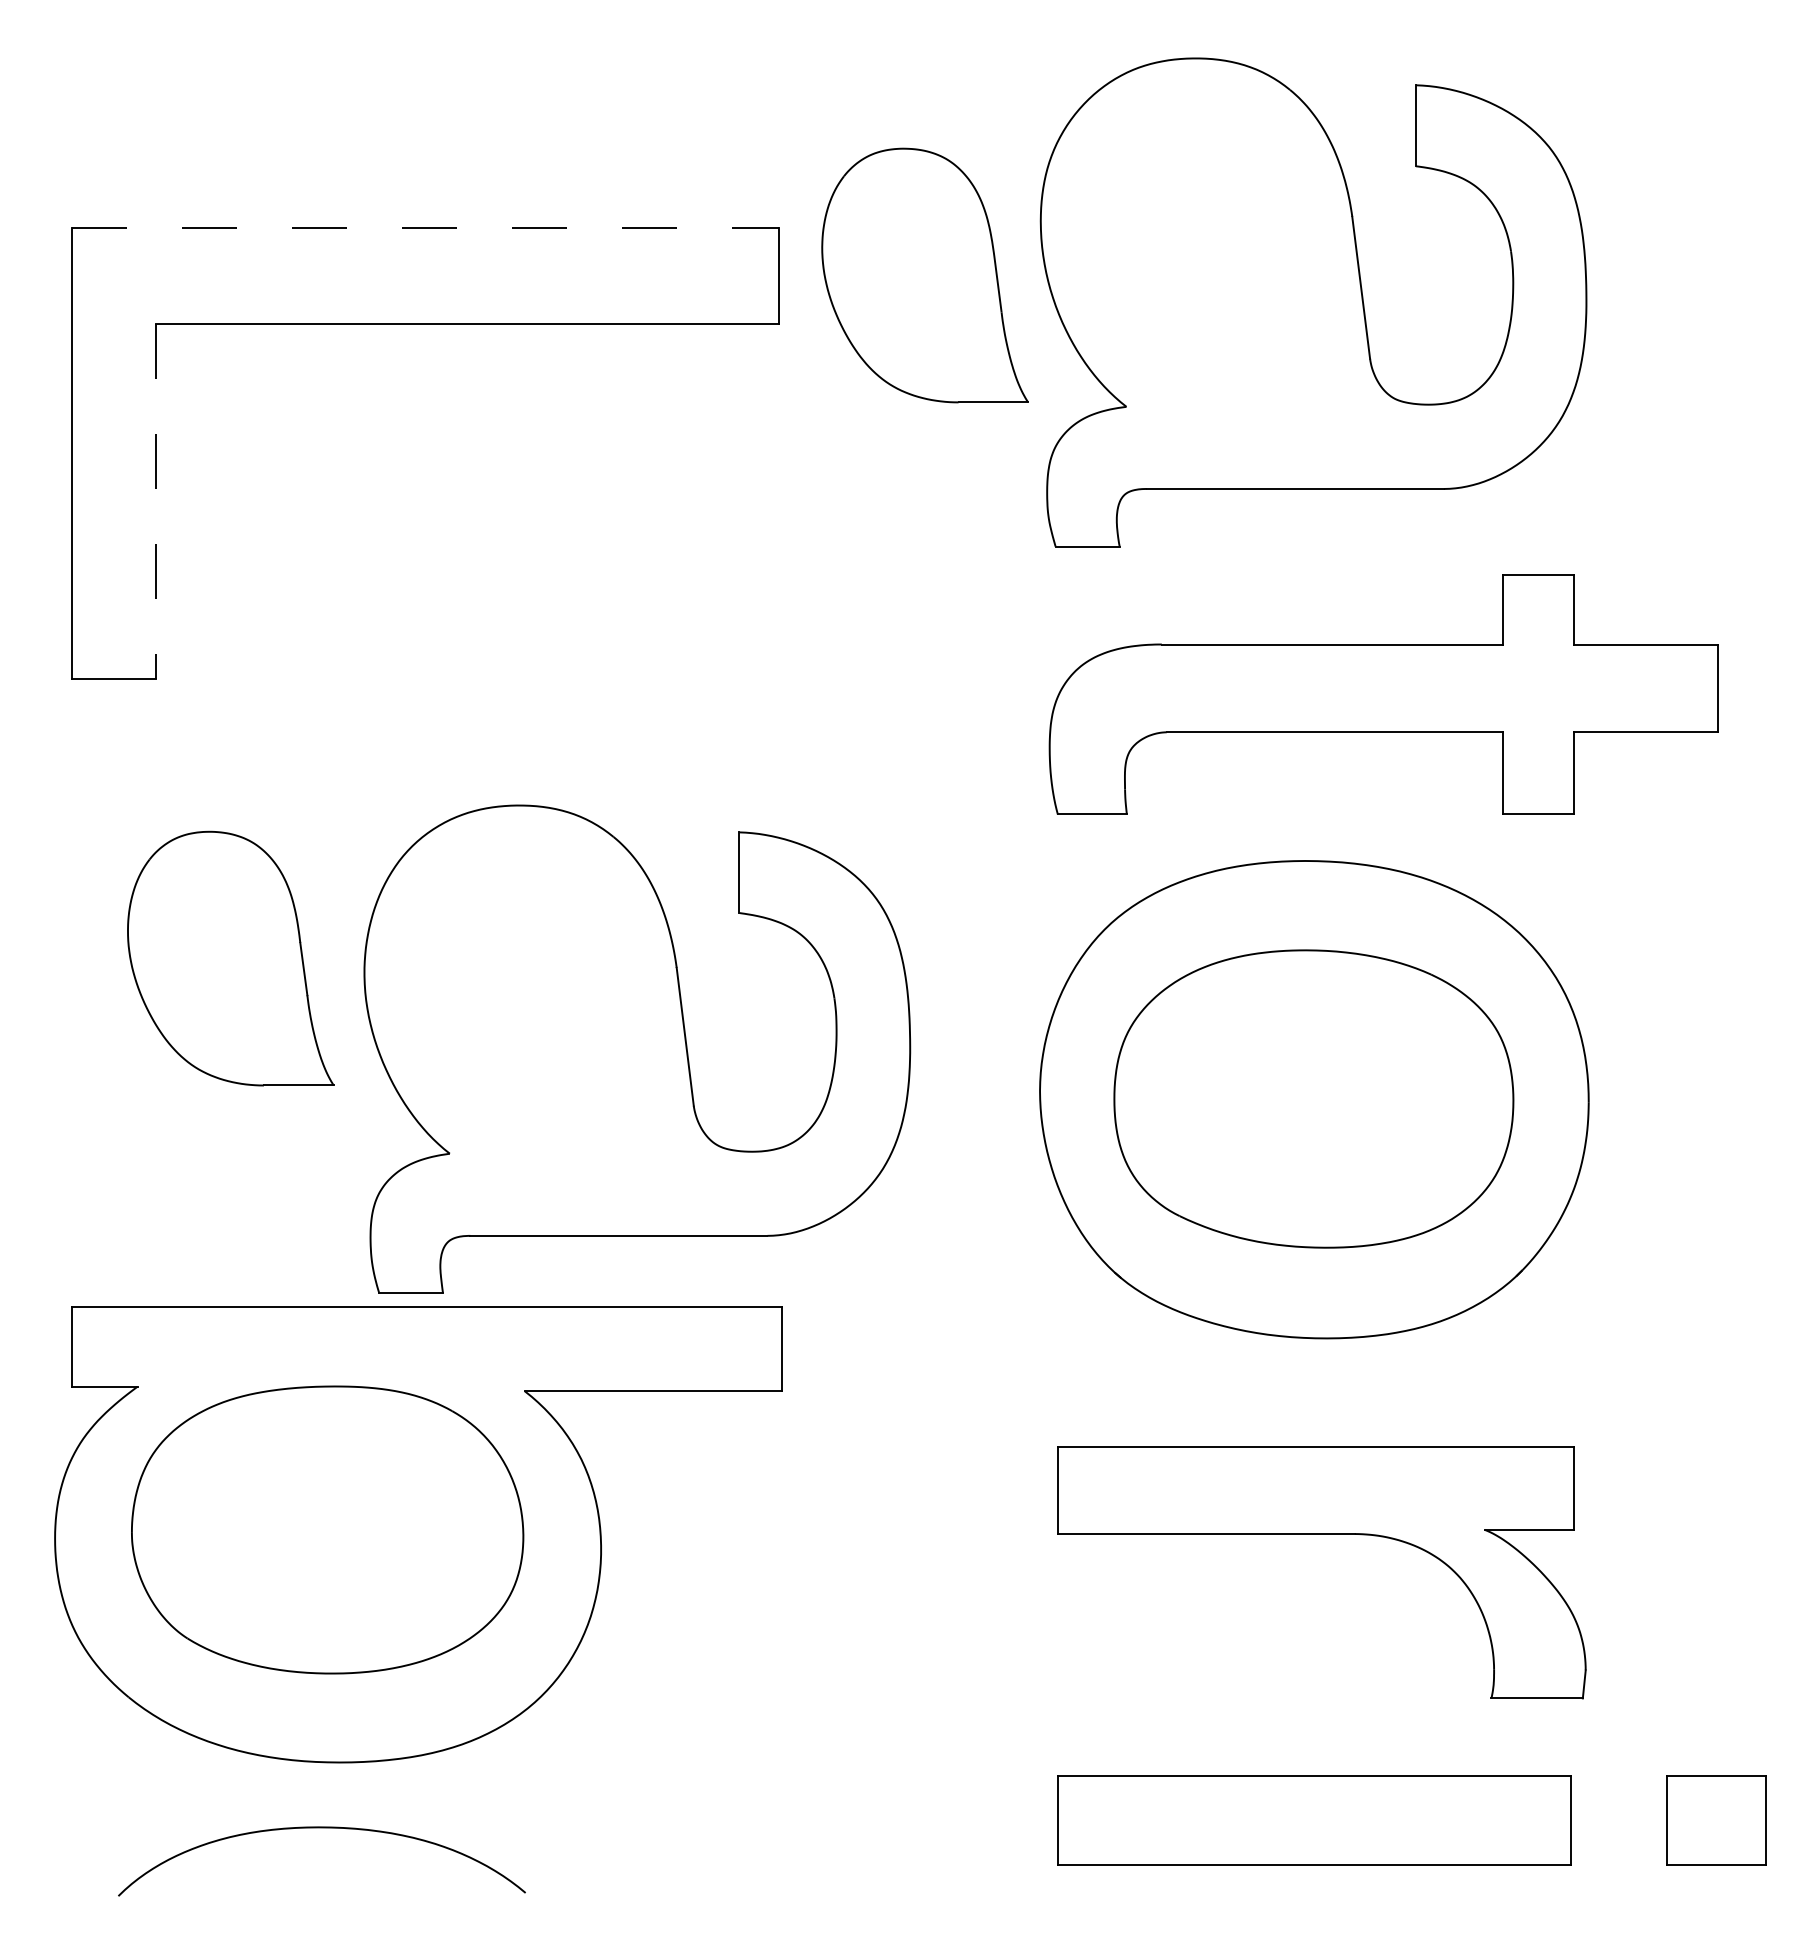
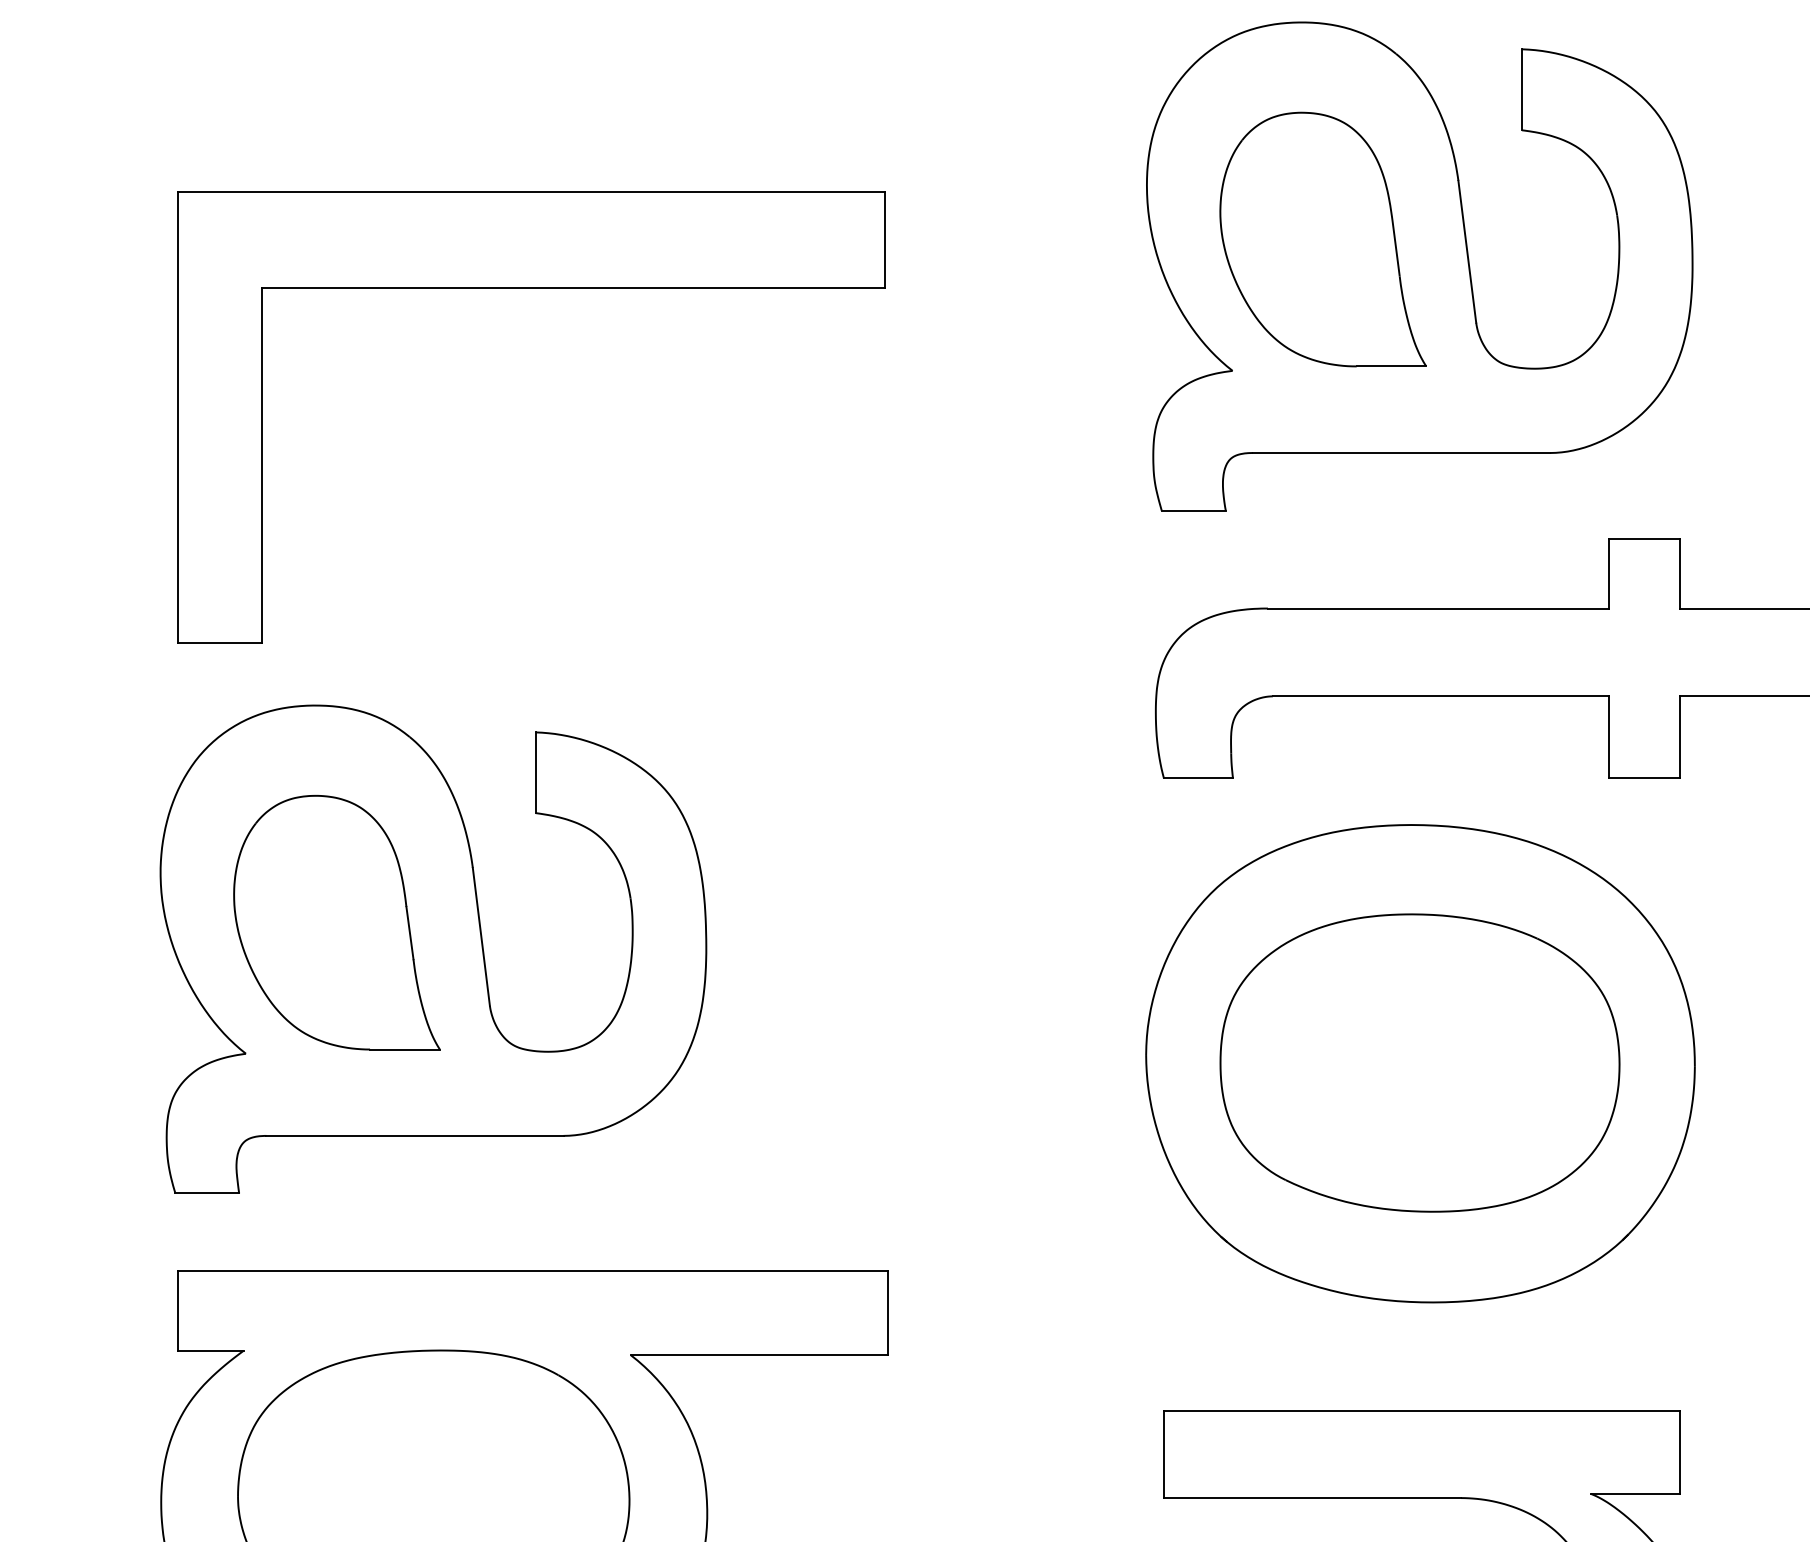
line: (425, 228) -> (531, 192), dashed -> solid
part: (924, 275) -> (1322, 239), moved
line: (156, 502) -> (262, 466), dashed -> solid
part: (637, 1048) -> (433, 948), moved

